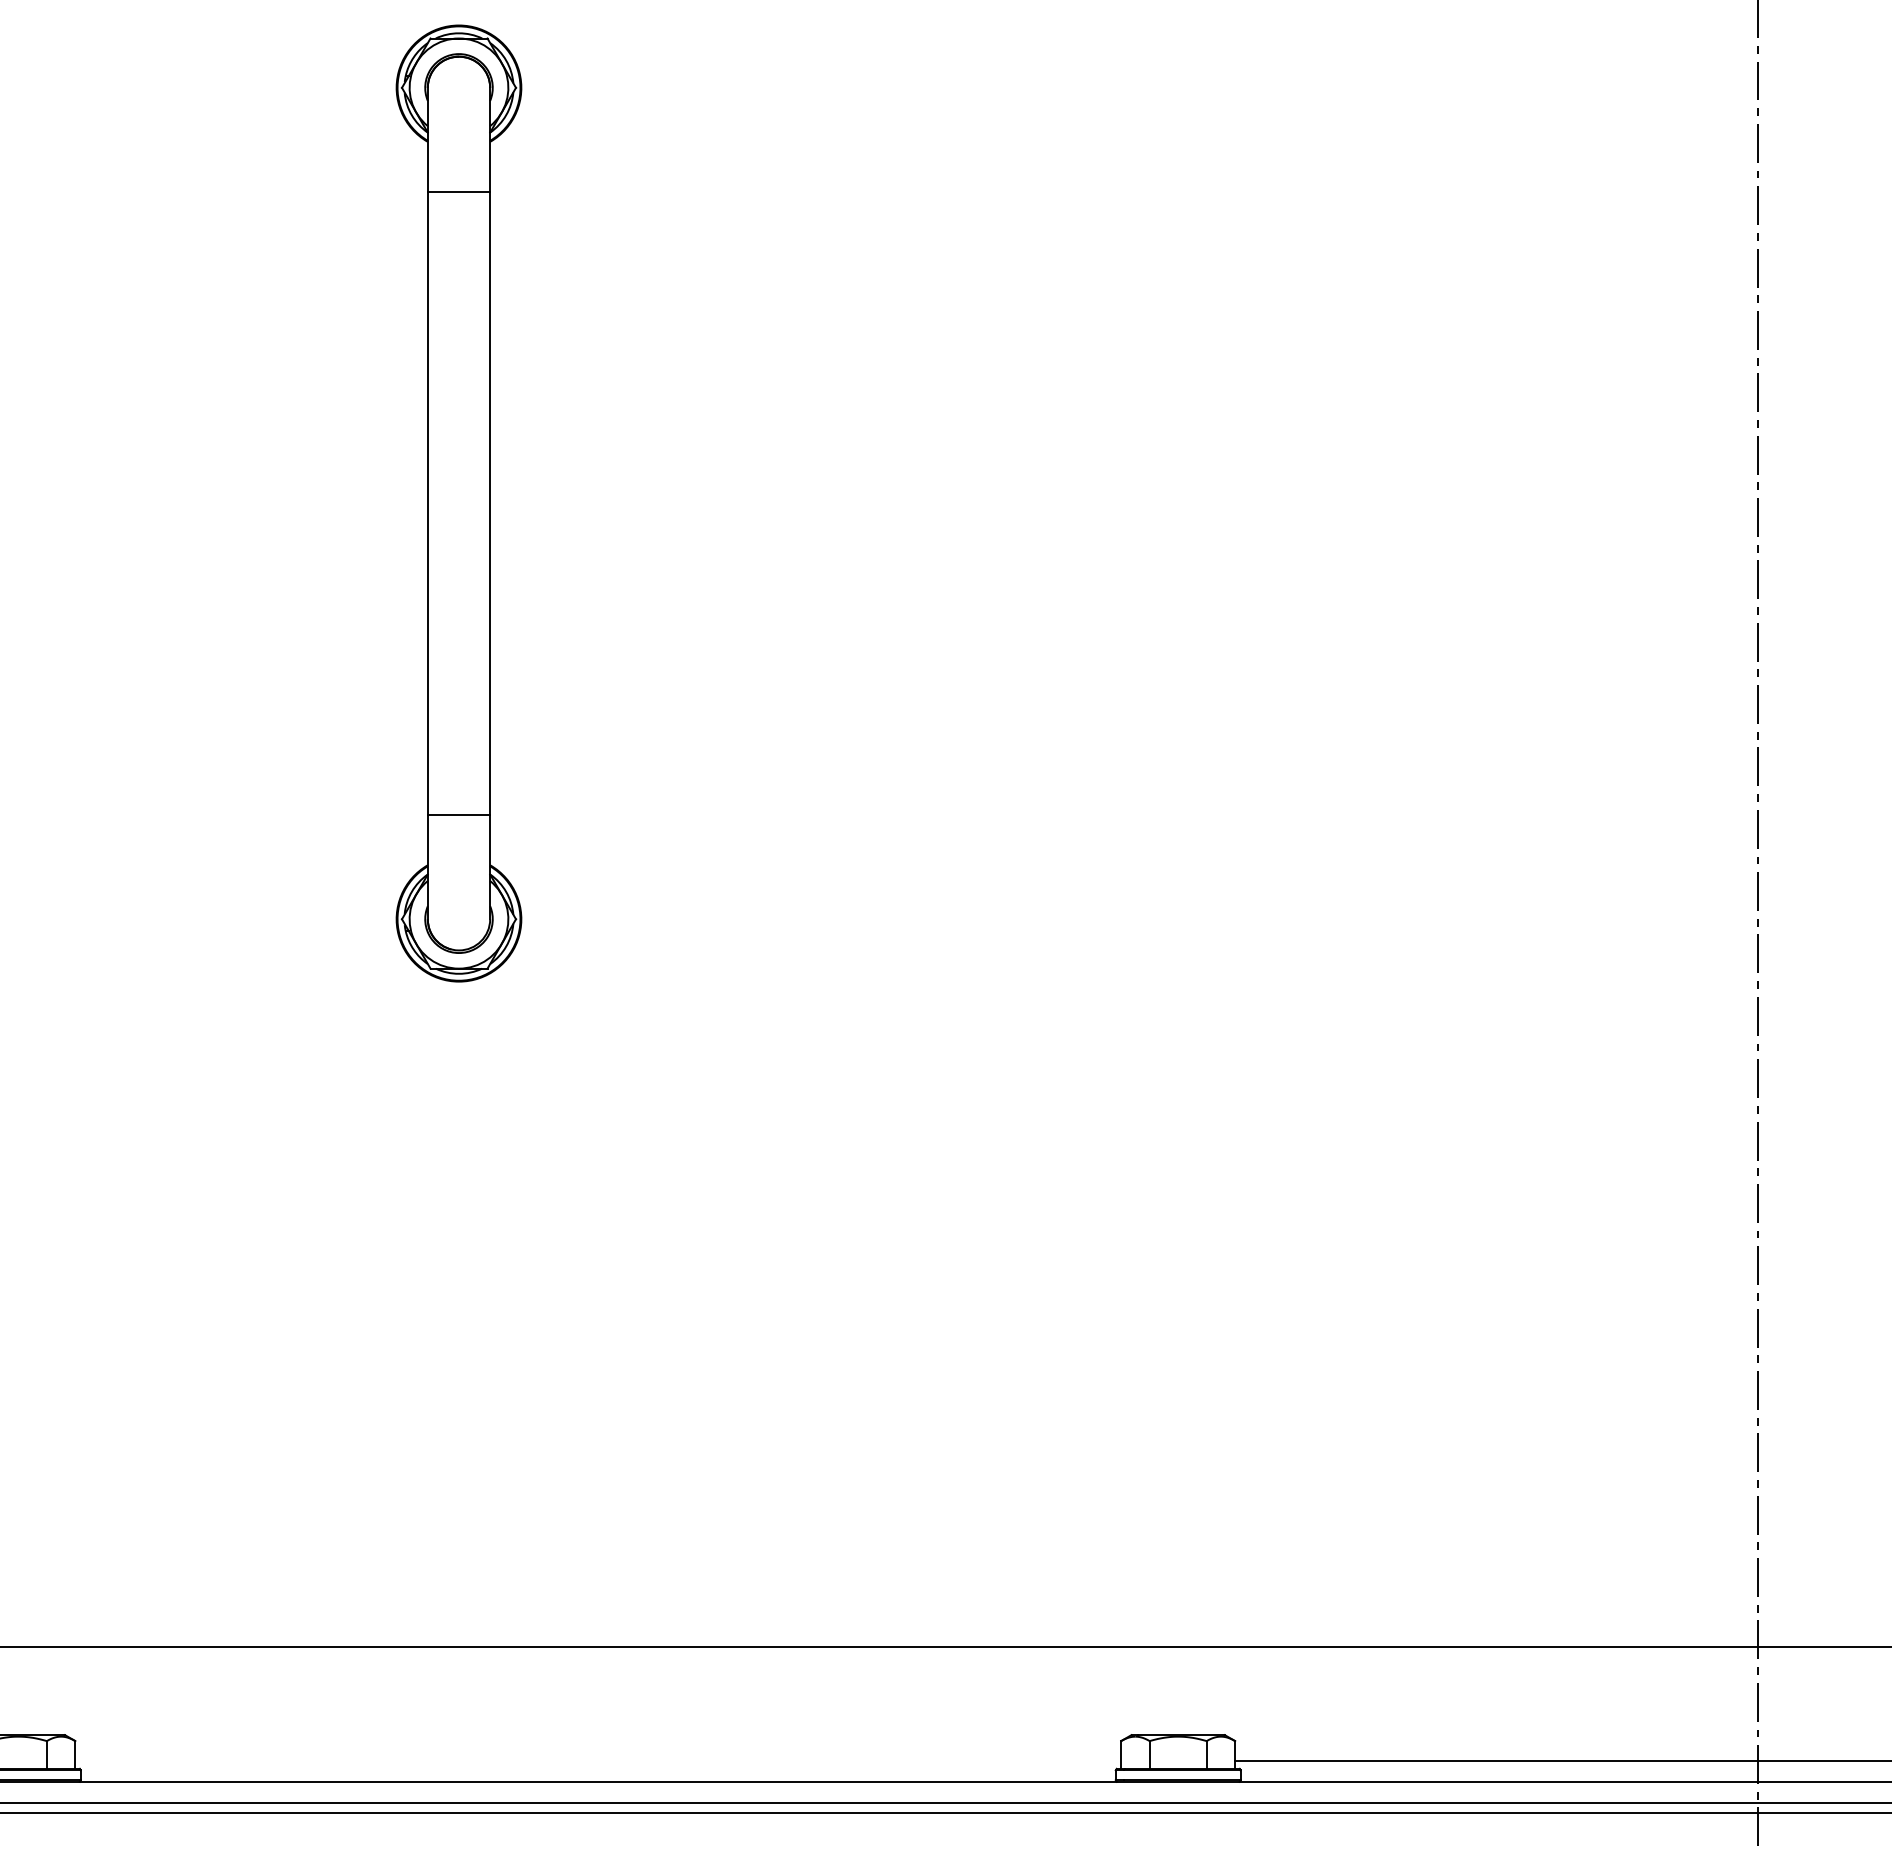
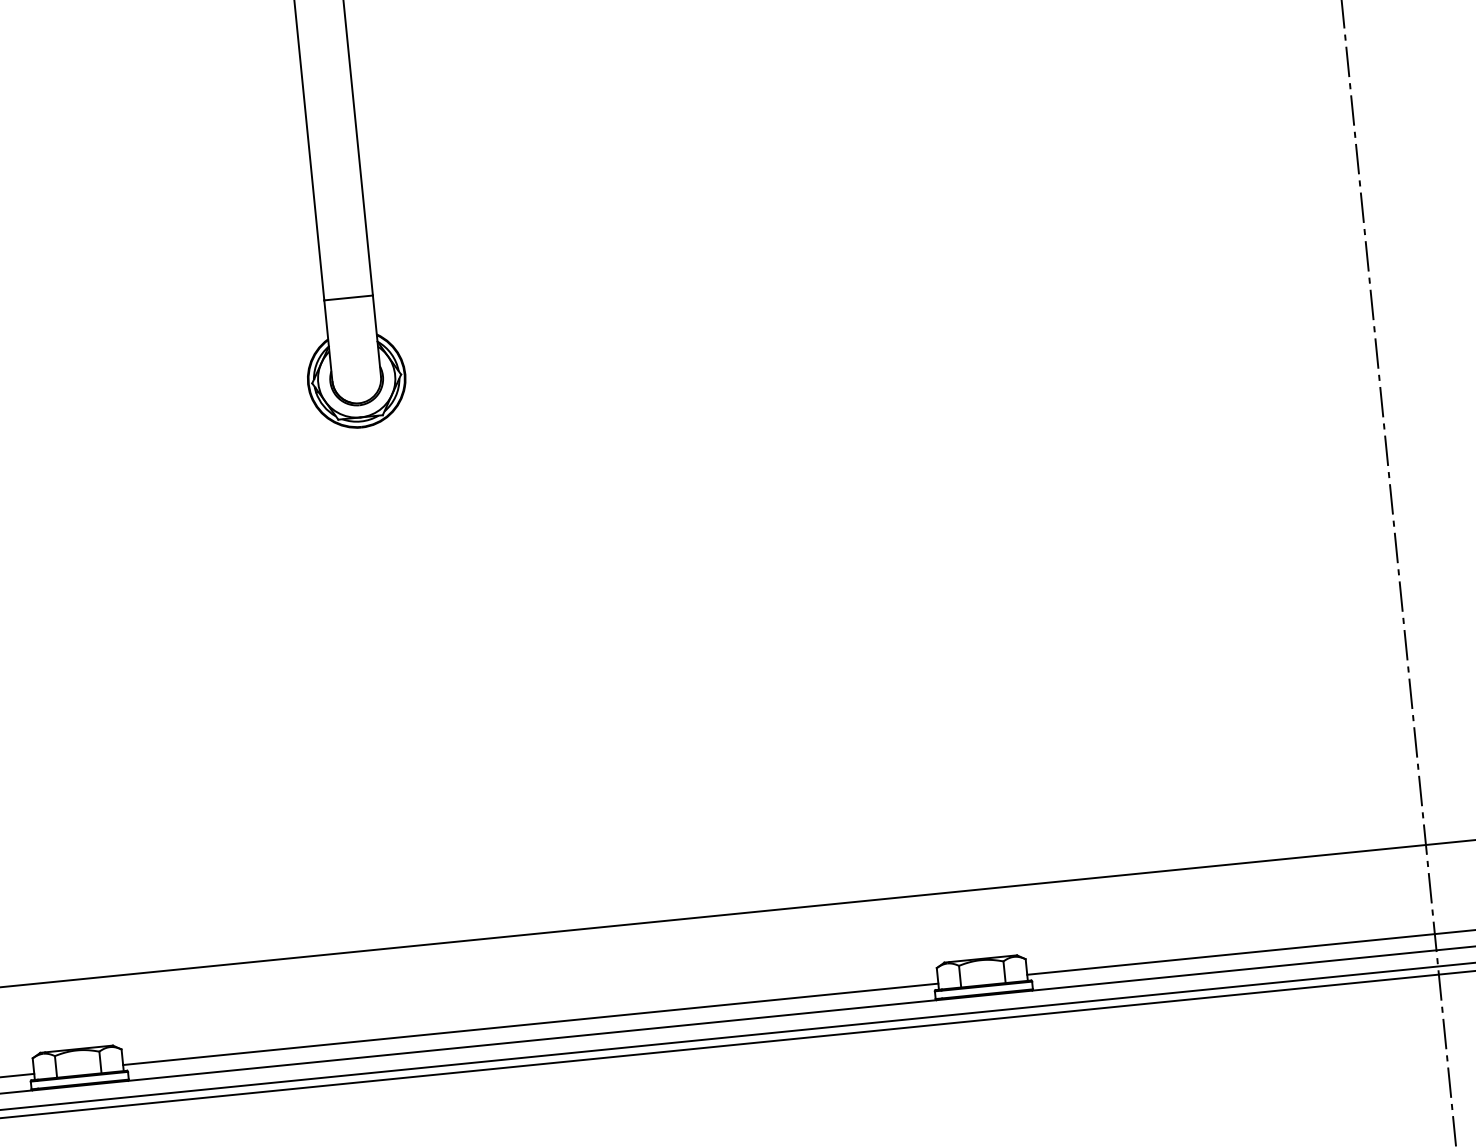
line: (598, 1761) -> (530, 1024), added

